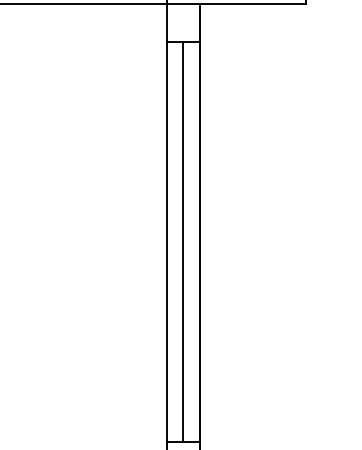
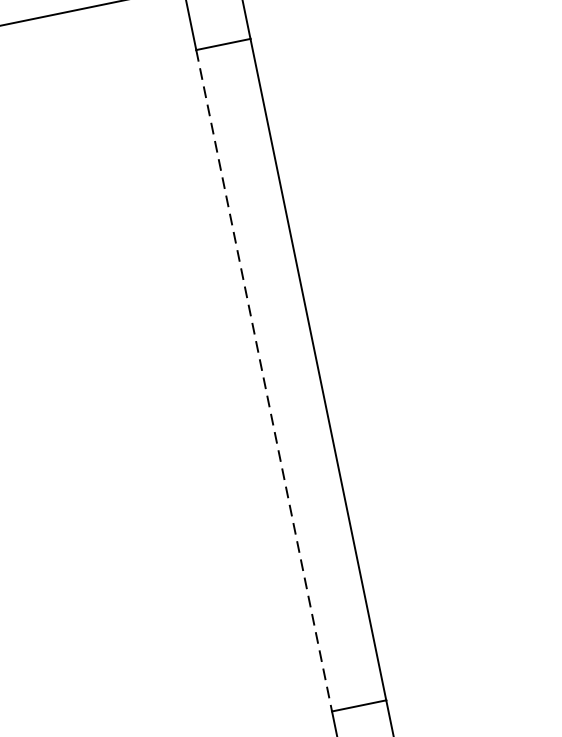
line: (167, 241) -> (264, 380), solid -> dashed
line: (183, 241) -> (291, 375), removed

